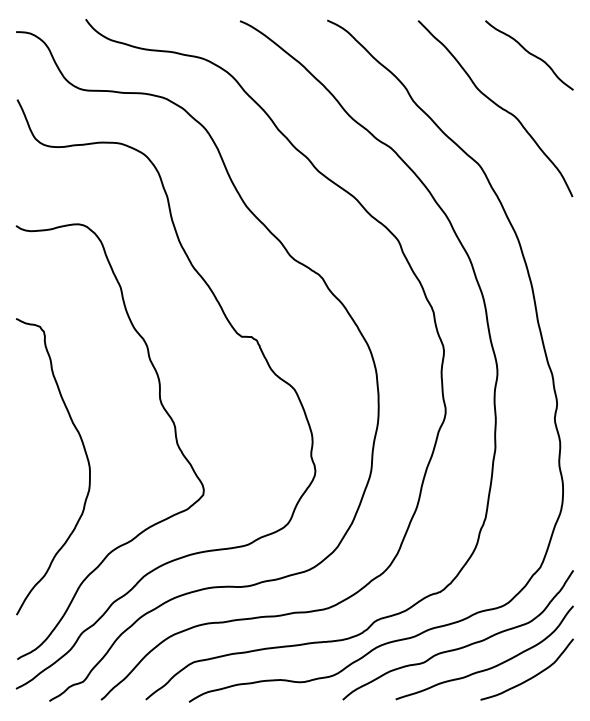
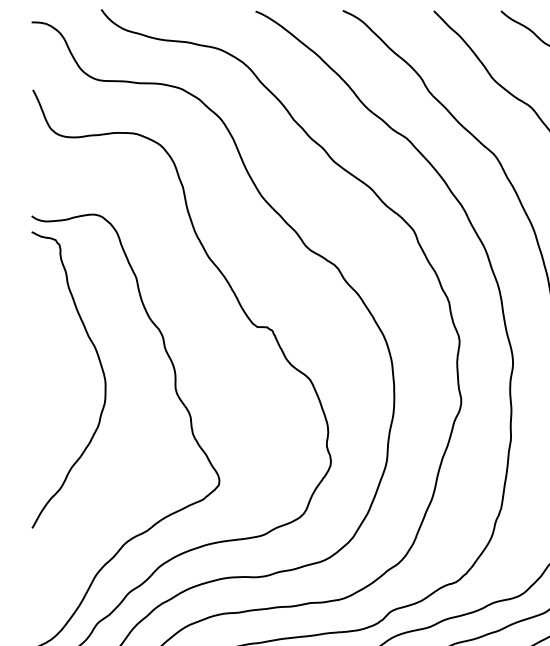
curve: (85, 455) -> (101, 368), moved

